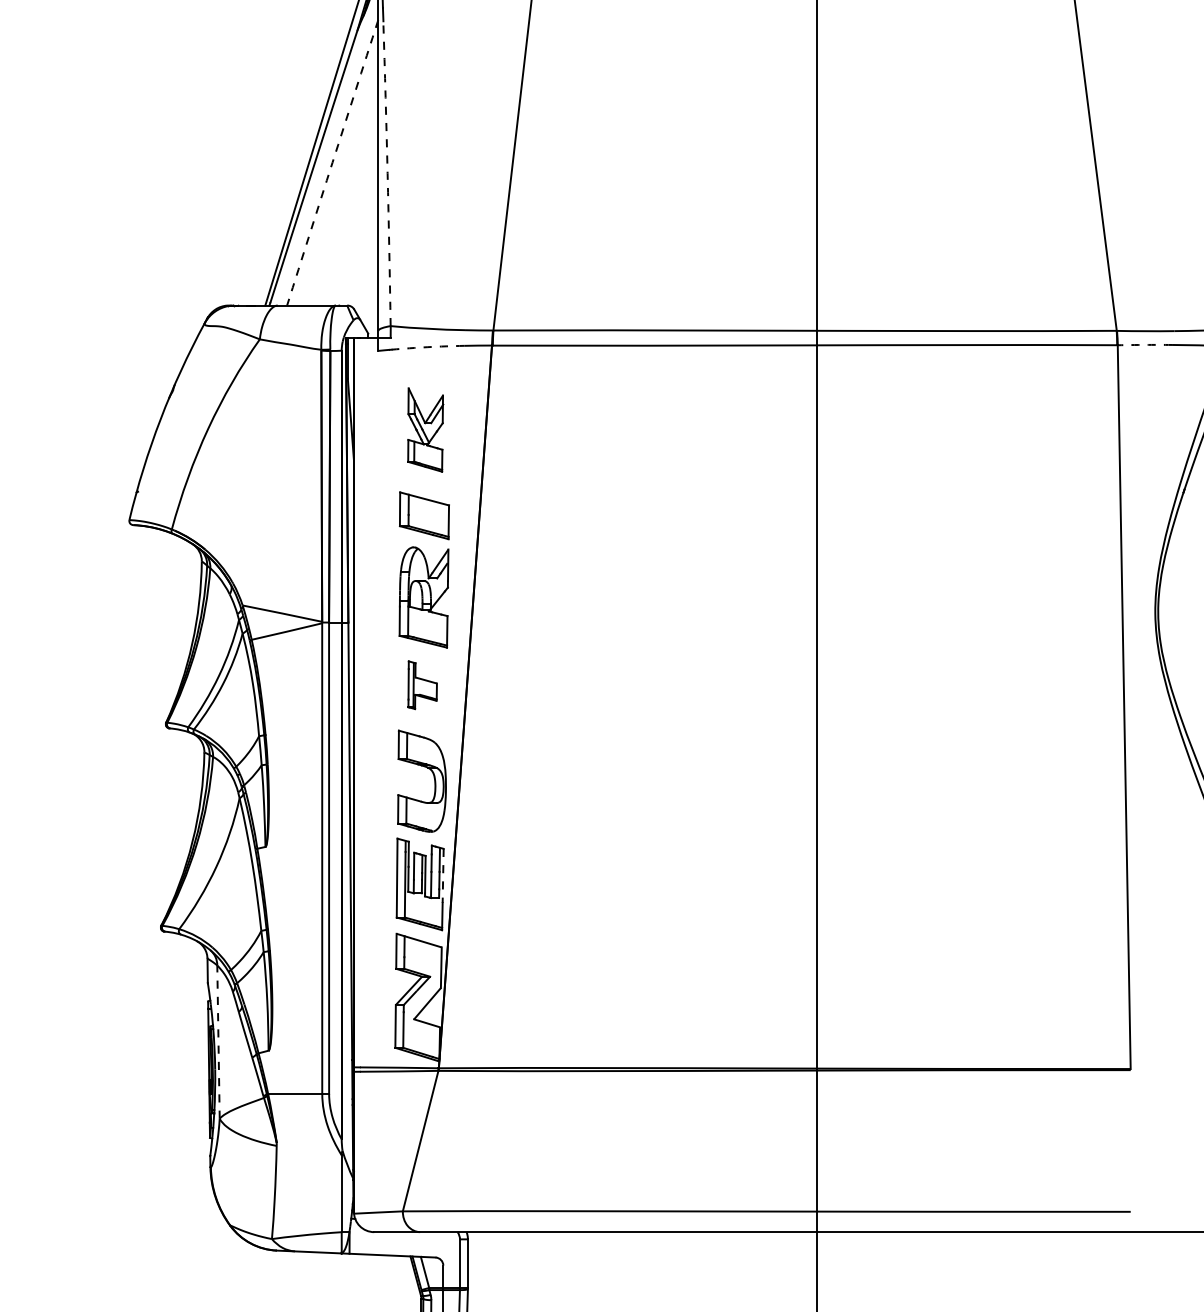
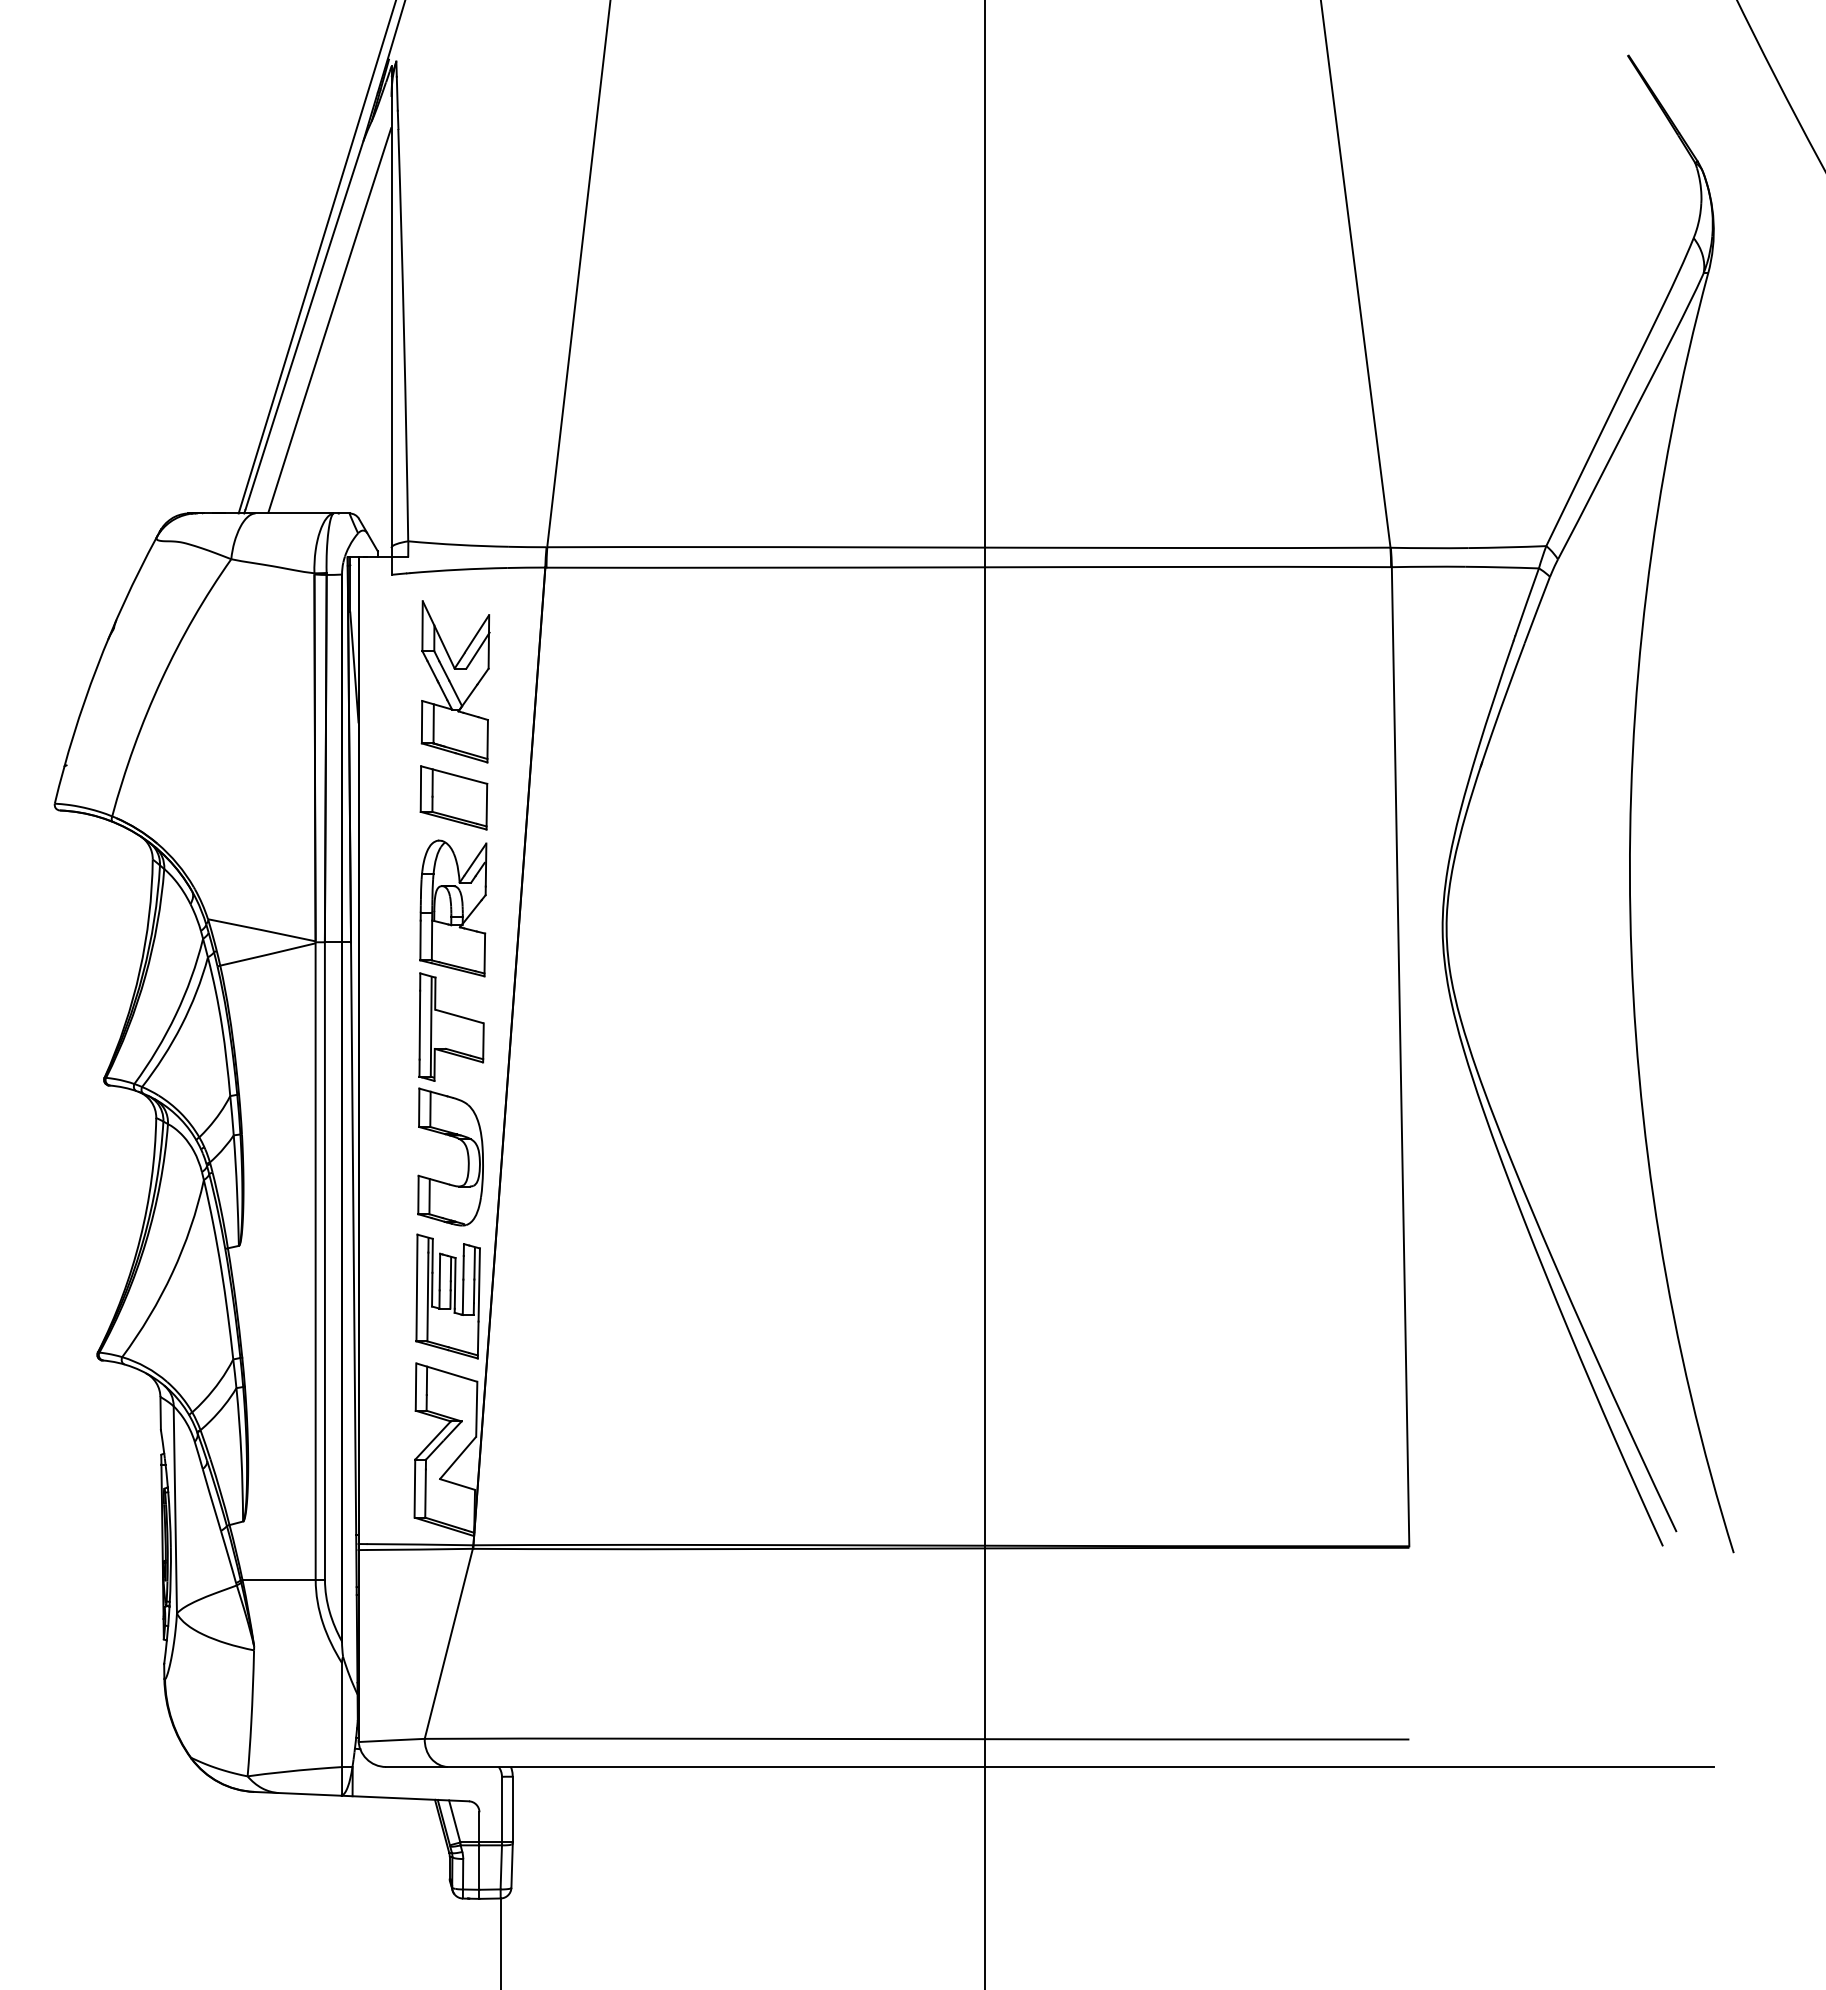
arc: (332, 162) -> (329, 320), dashed -> solid
arc: (387, 173) -> (404, 335), dashed -> solid
arc: (1144, 344) -> (1428, 566), dashed -> solid
arc: (427, 346) -> (458, 569), dashed -> solid
part: (425, 429) -> (455, 681), size x1.43
part: (422, 684) -> (451, 1026), size x1.67
line: (443, 876) -> (479, 1285), dashed -> solid
line: (218, 1041) -> (175, 1509), dashed -> solid

